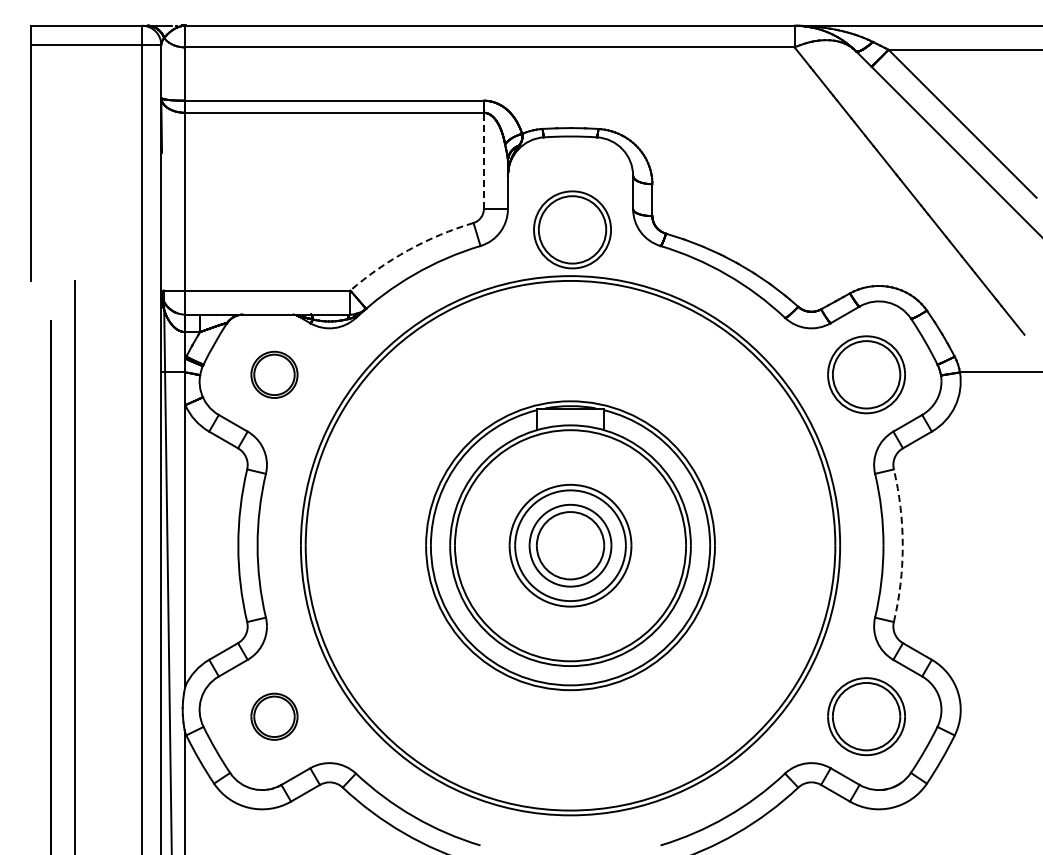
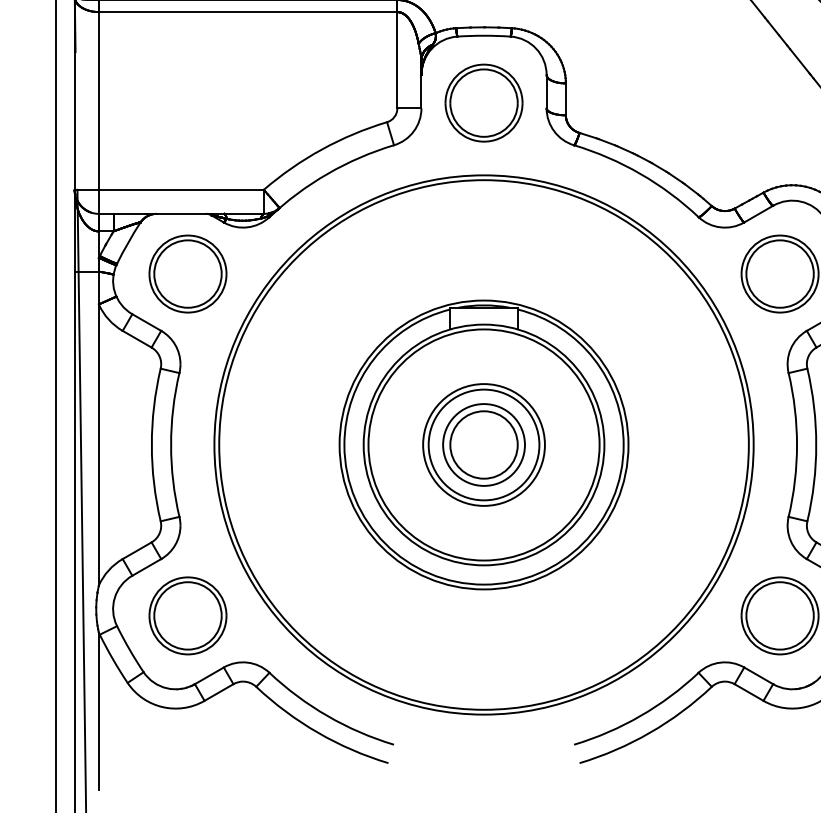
line: (483, 160) -> (397, 59), dashed -> solid
part: (572, 229) -> (484, 102), moved
arc: (408, 250) -> (322, 149), dashed -> solid
part: (274, 374) -> (188, 273), size x1.67
arc: (902, 545) -> (816, 444), dashed -> solid
part: (274, 716) -> (188, 615), size x1.67

